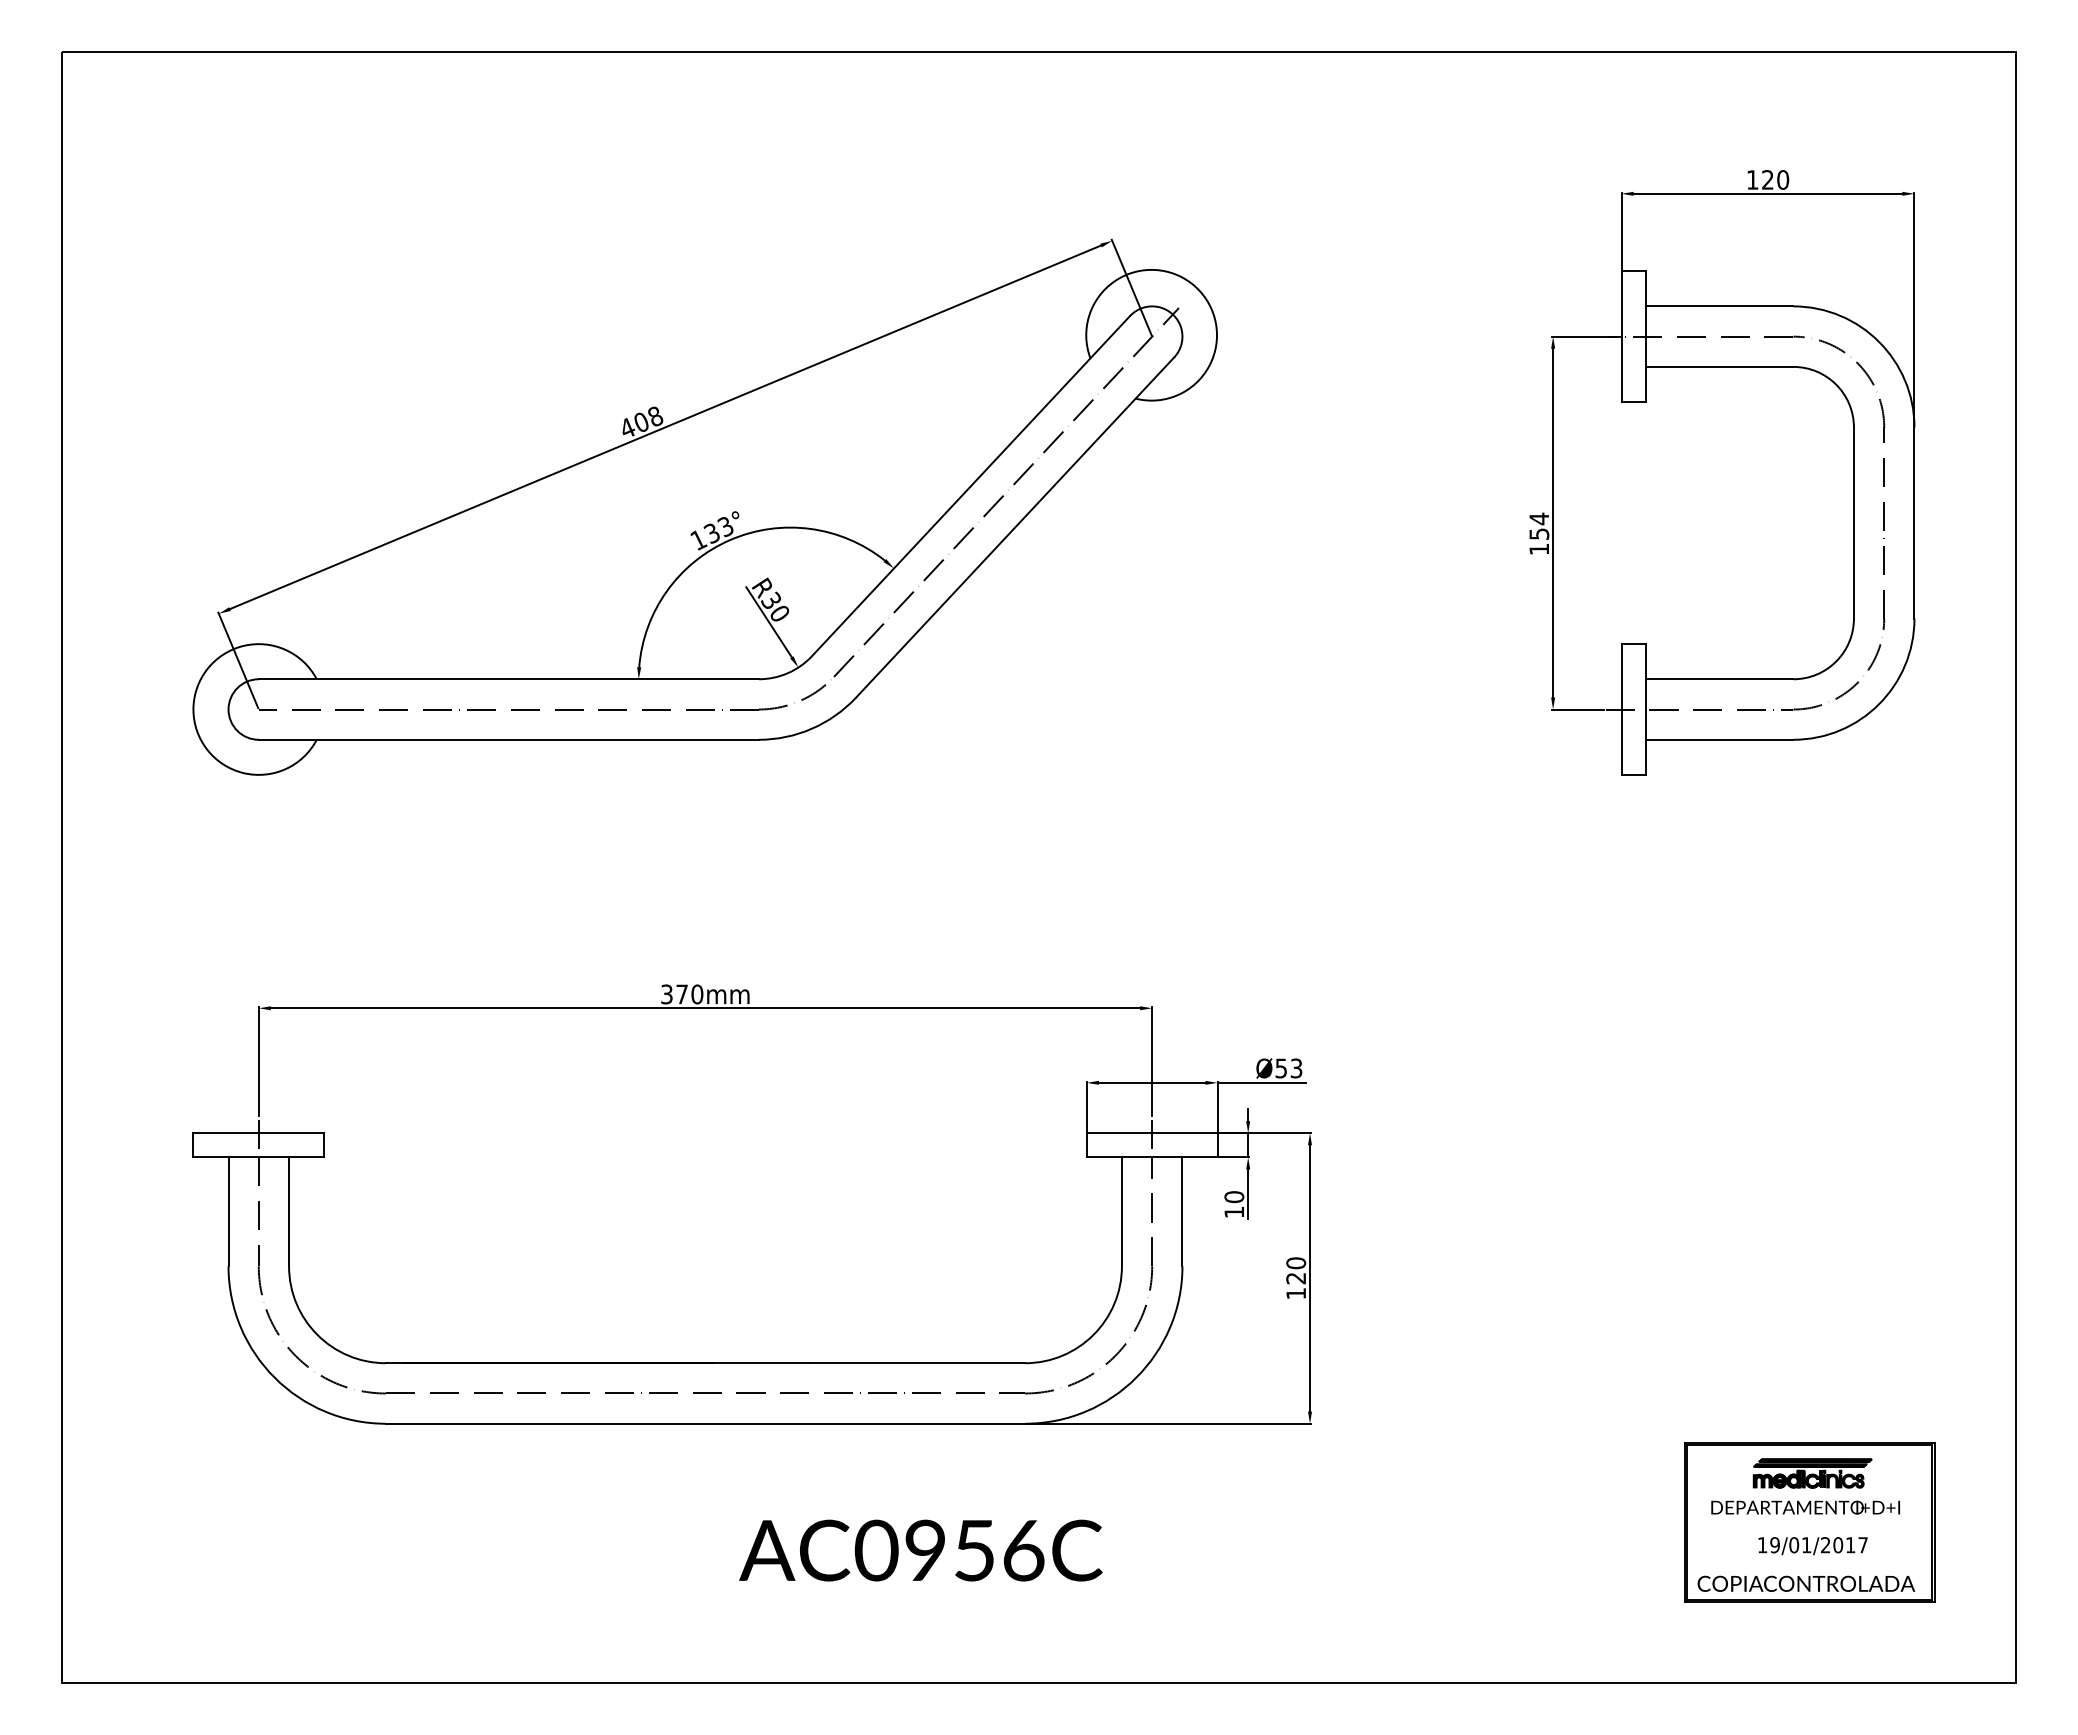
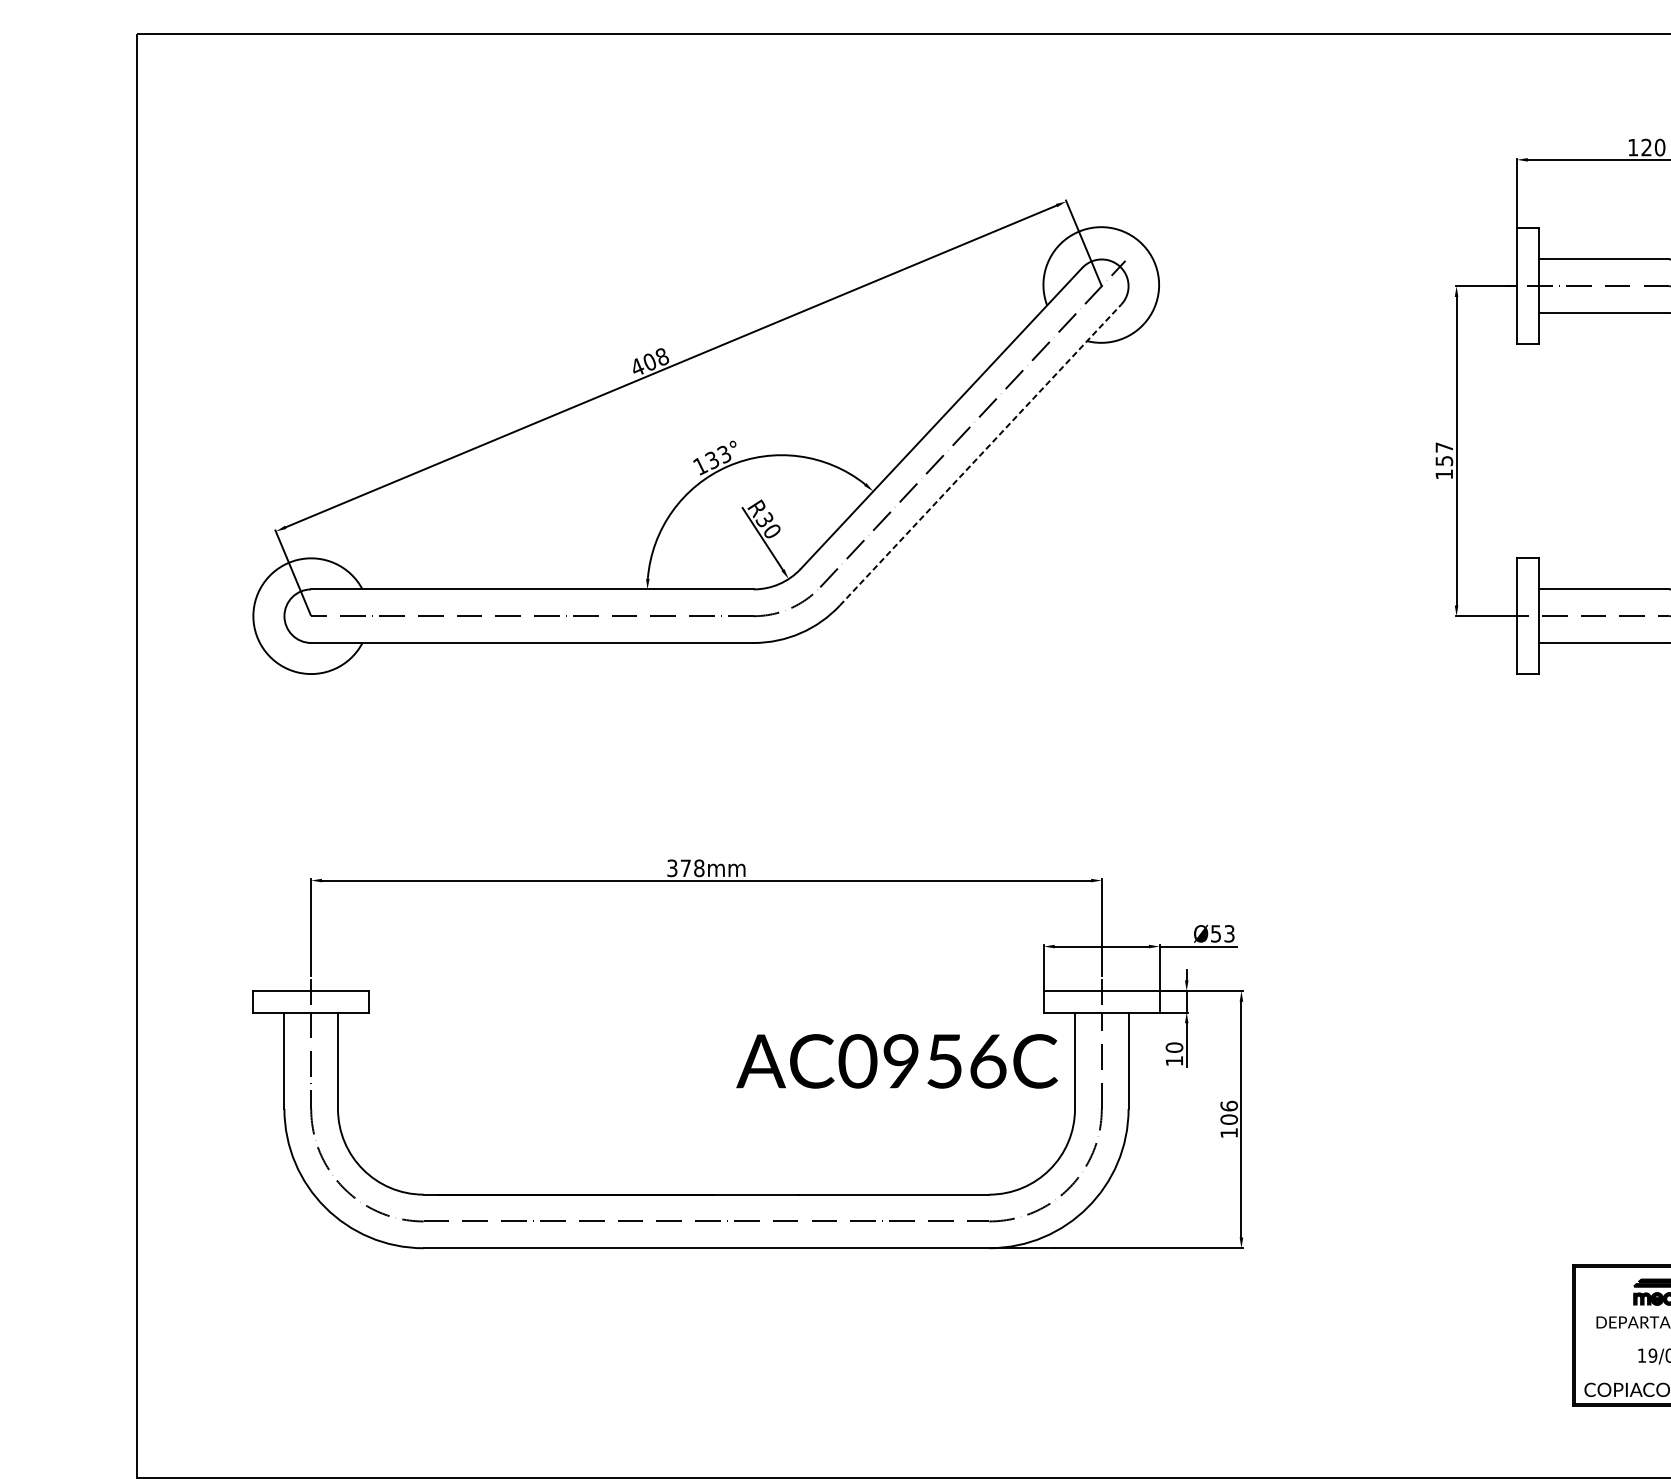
text: (1538, 518) -> (1443, 447), 154 -> 157
line: (1015, 527) -> (980, 455), solid -> dashed
text: (697, 994) -> (699, 868), 370mm -> 378mm
text: (1296, 1270) -> (1229, 1112), 120 -> 106
text: (920, 1550) -> (896, 1061), moved

